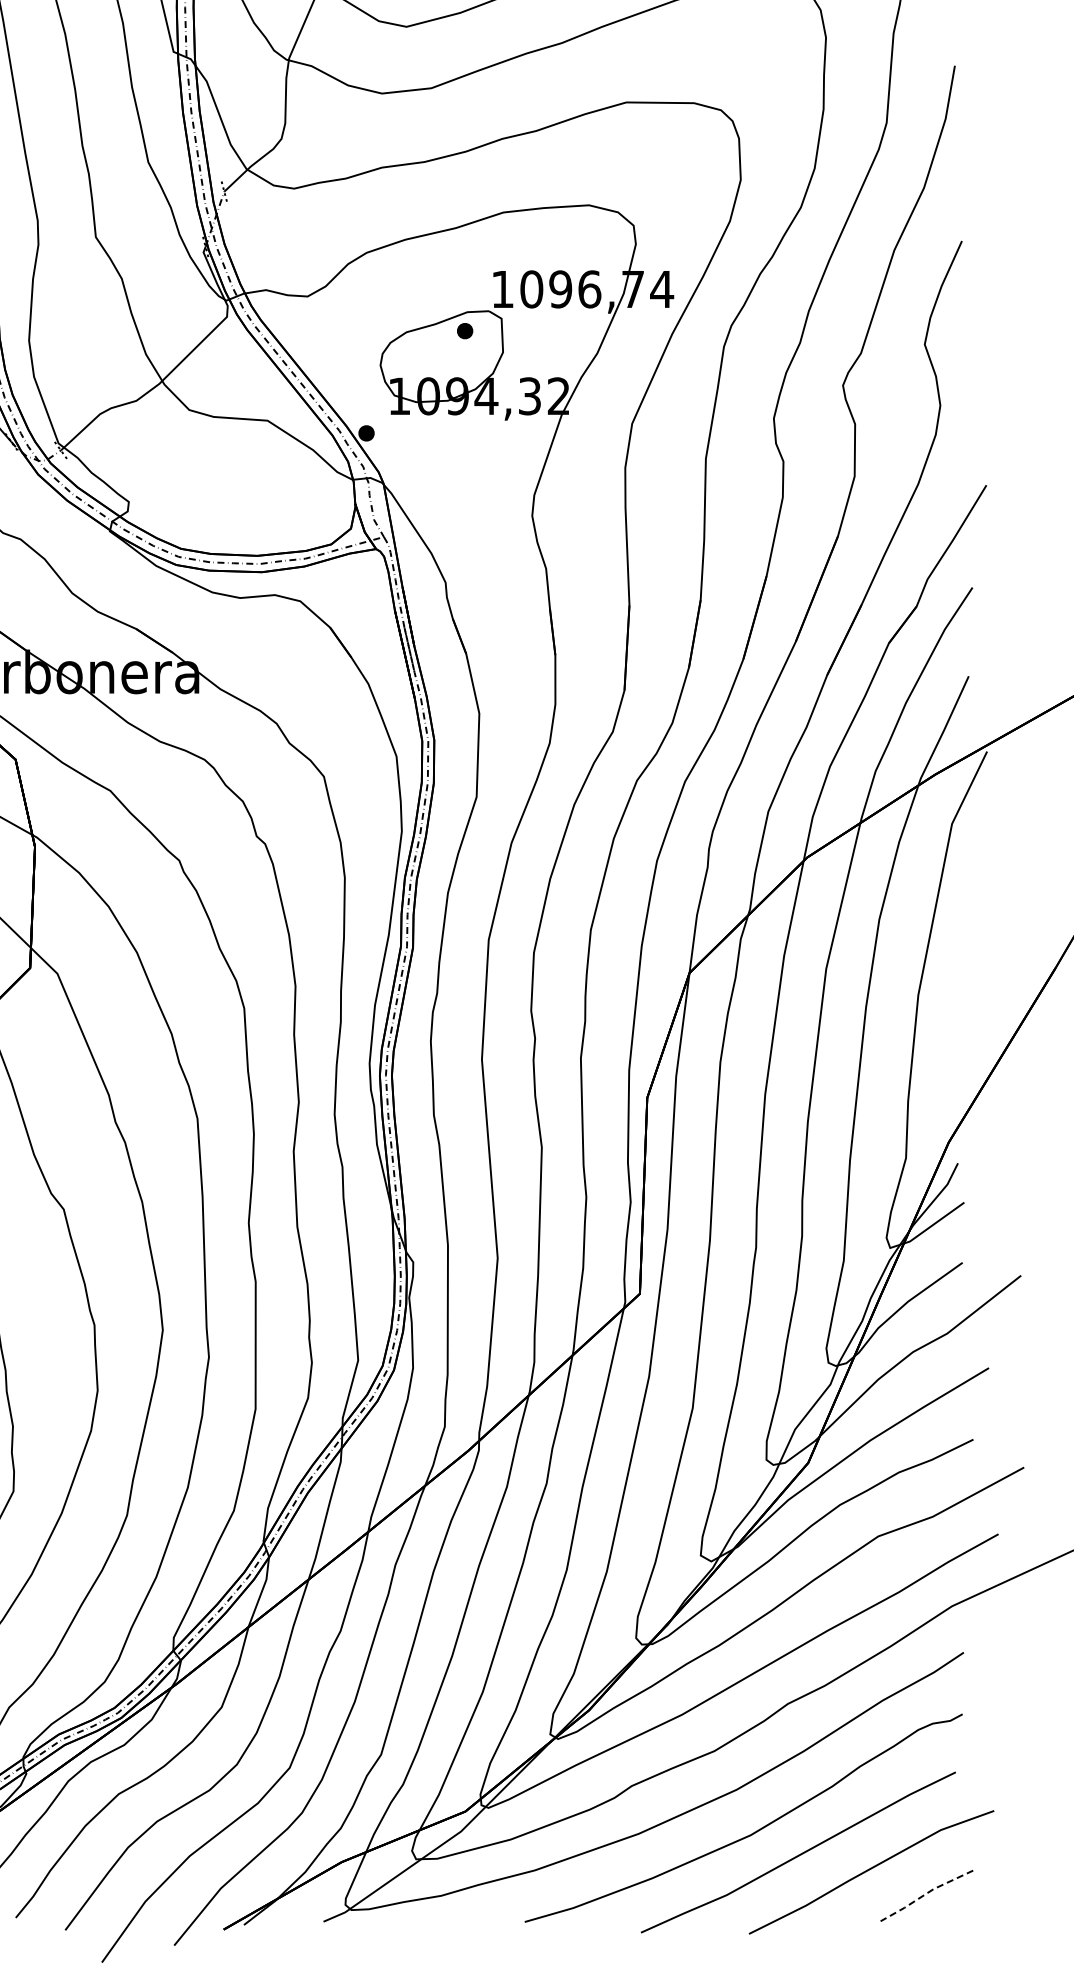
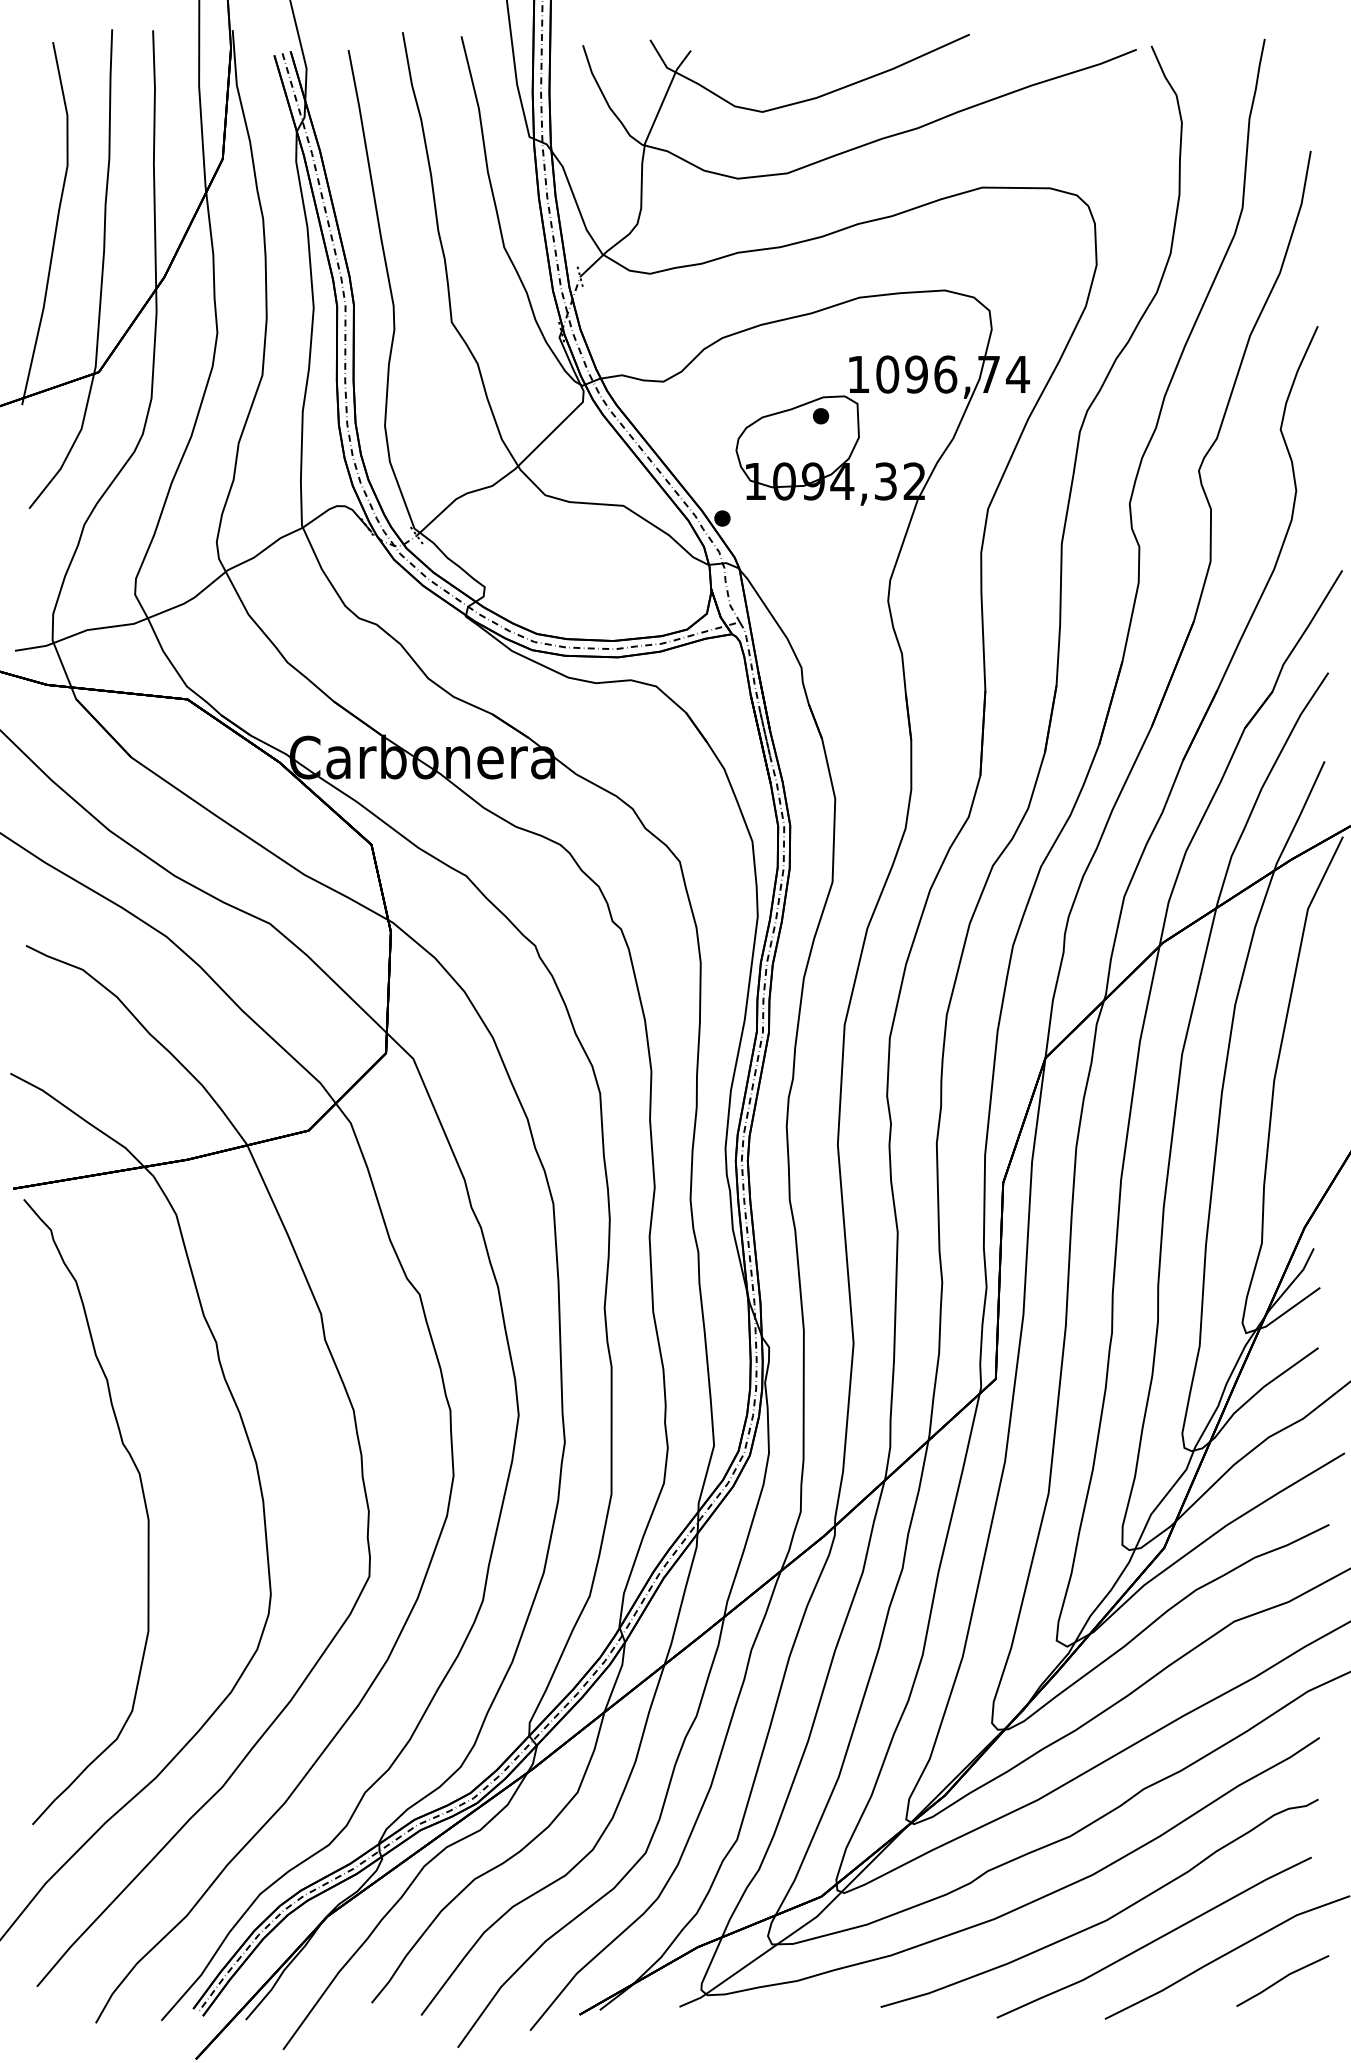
line: (925, 1894) -> (1281, 1979), dashed -> solid

